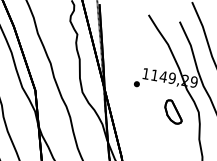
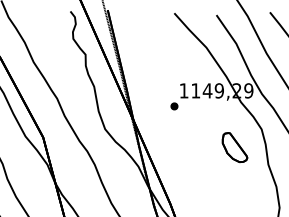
part: (173, 111) -> (234, 147), moved

